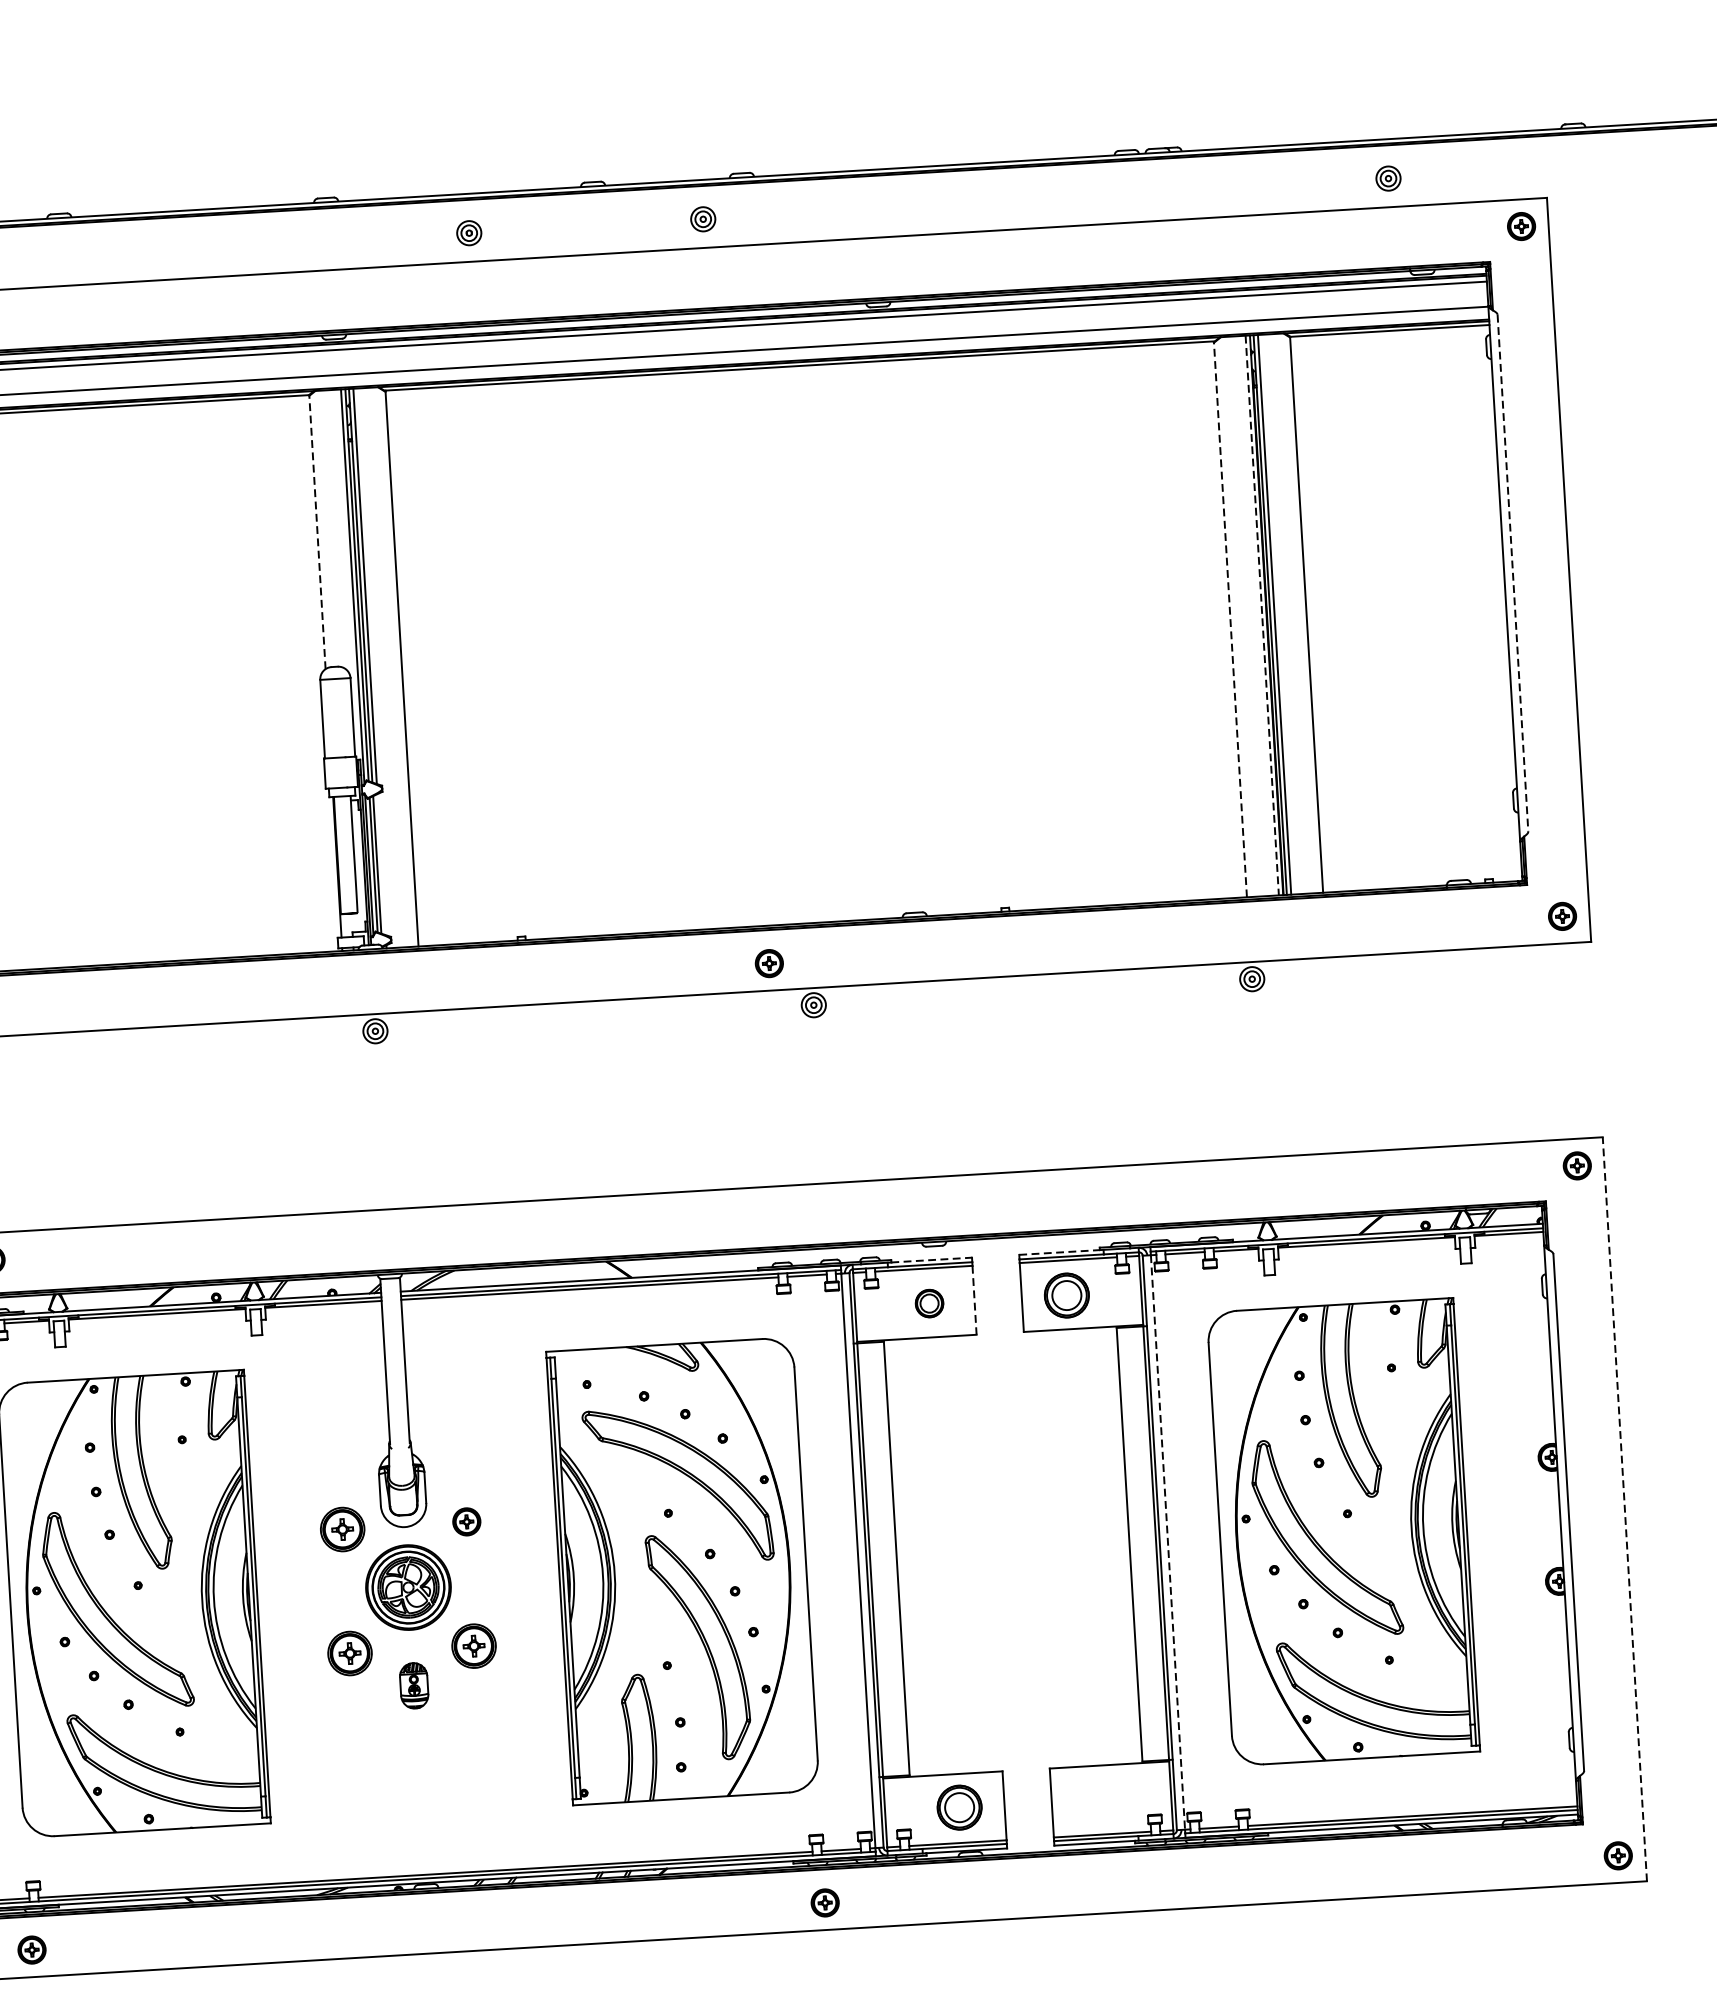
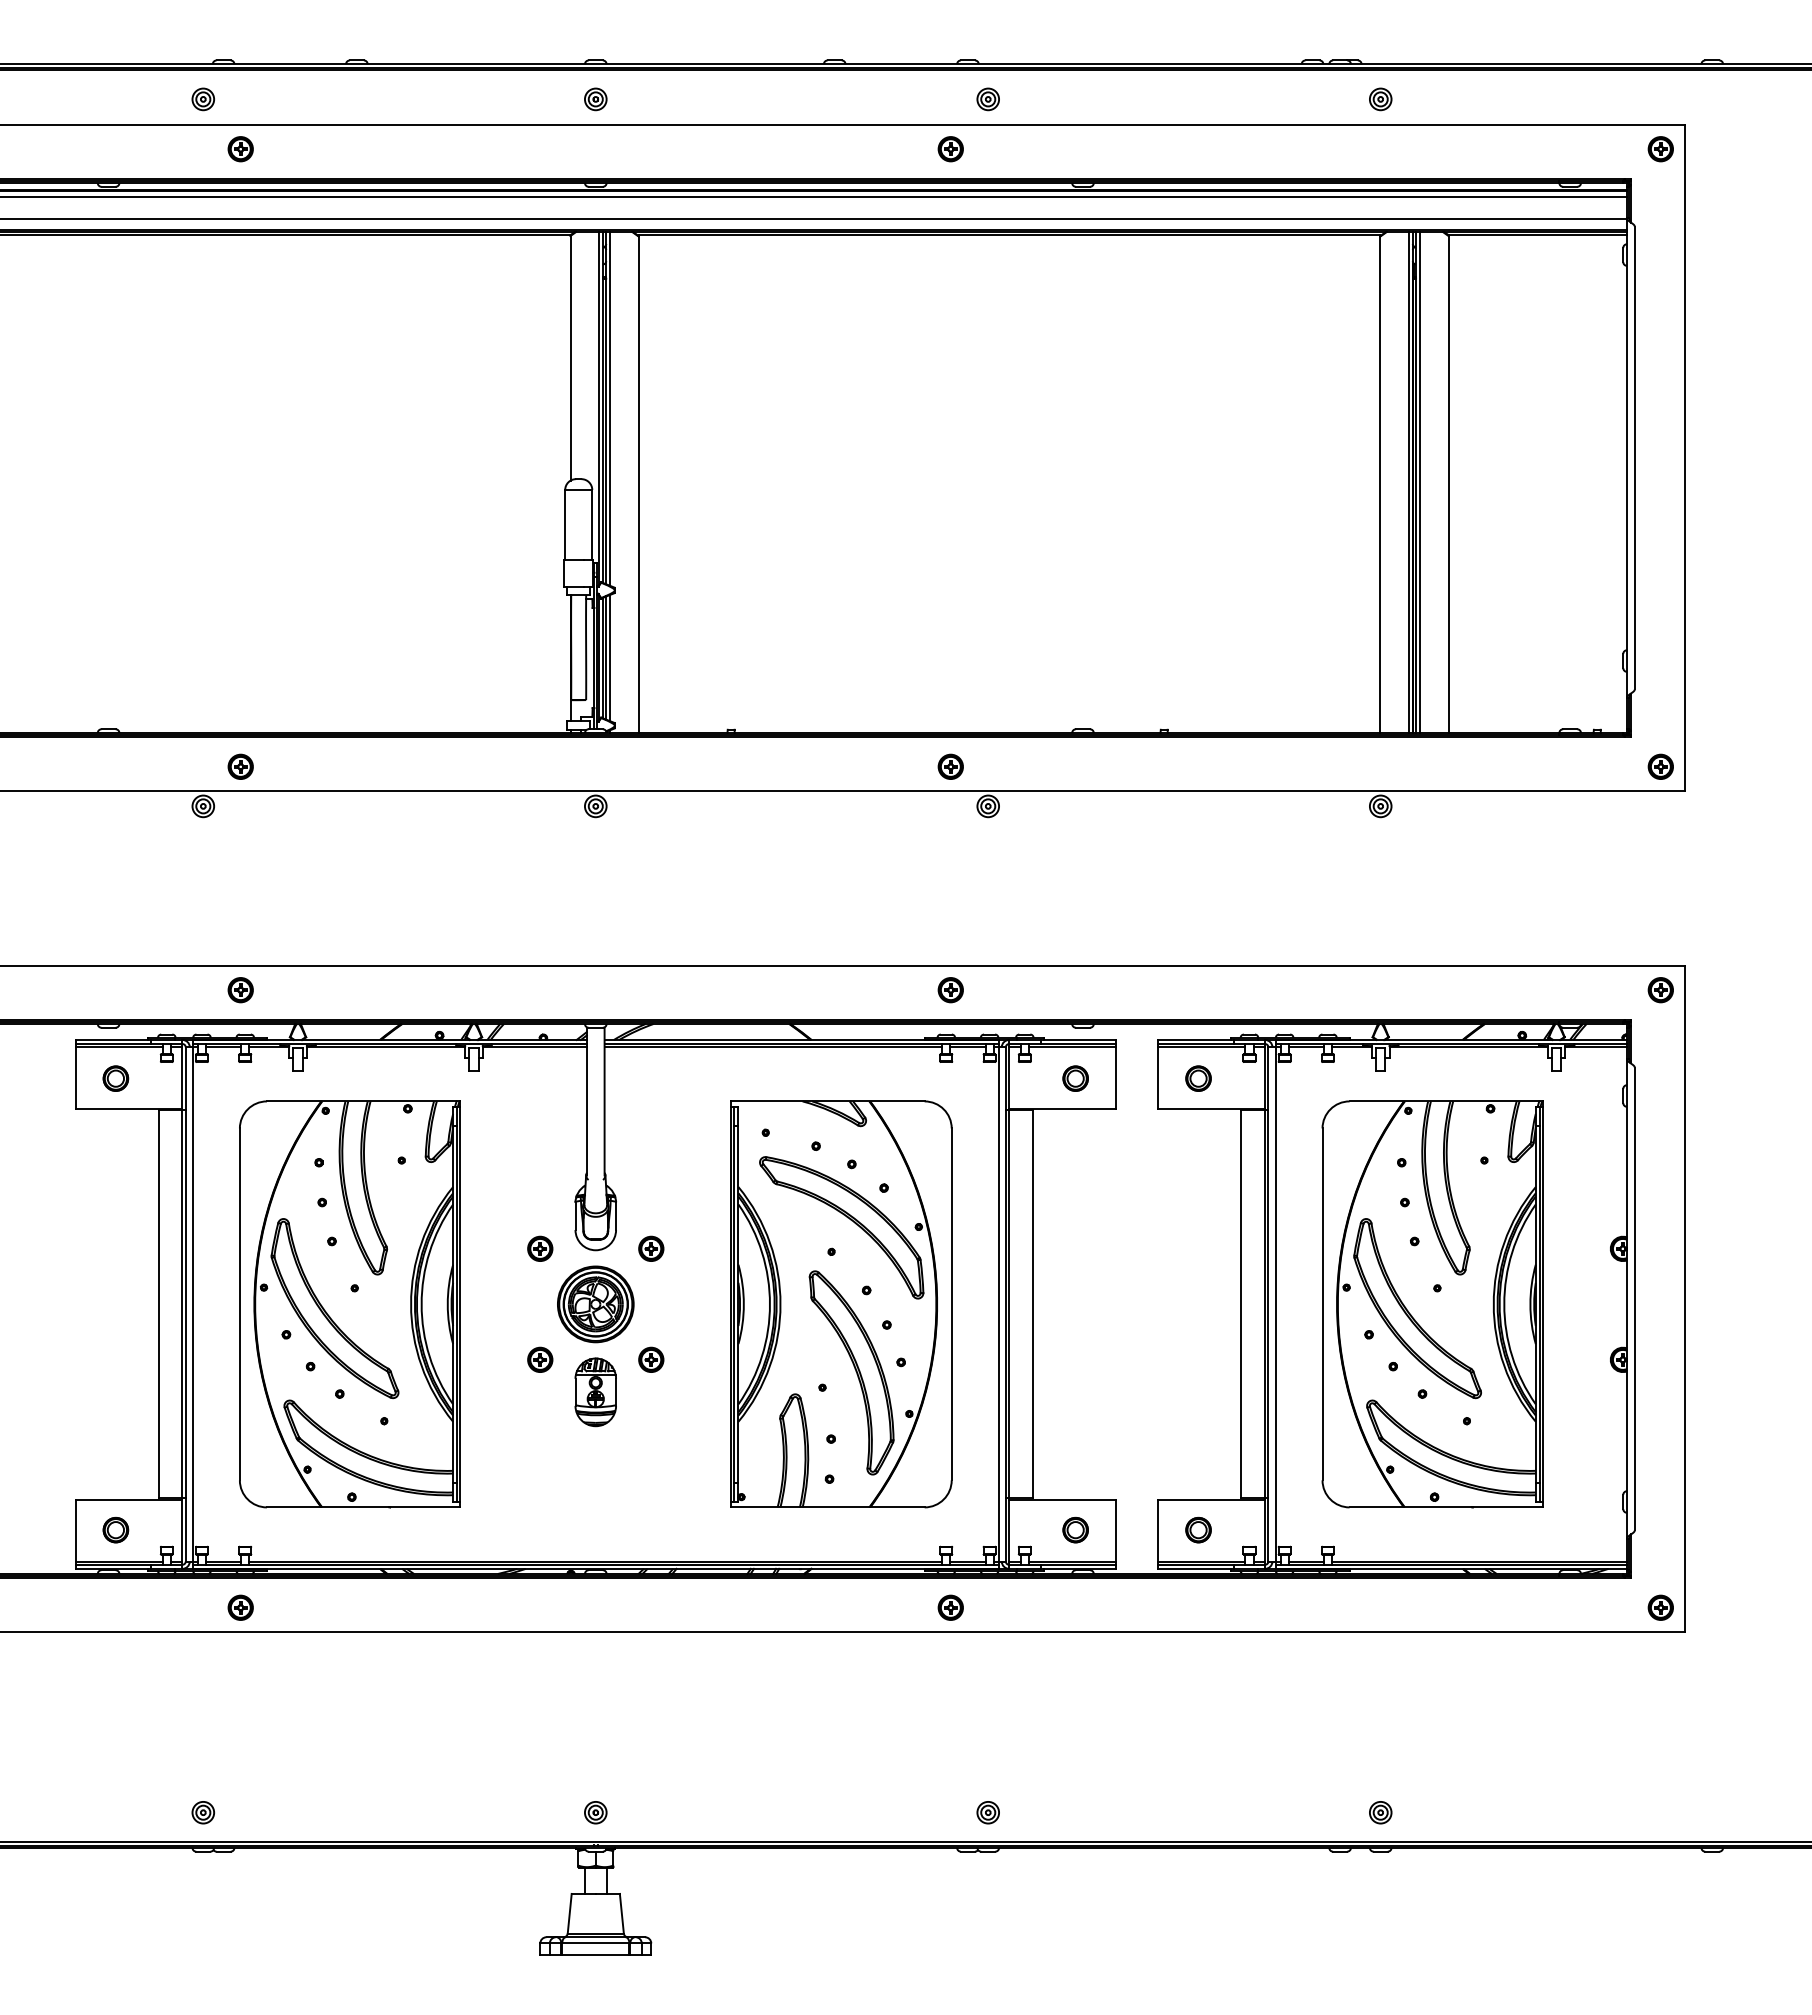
part: (1388, 178) -> (1380, 99), moved
part: (702, 219) -> (987, 99), moved
part: (468, 233) -> (595, 99), moved
part: (728, 273) -> (950, 149), added
line: (317, 532) -> (570, 358), dashed -> solid
line: (1512, 573) -> (1634, 458), dashed -> solid
line: (1261, 615) -> (1408, 482), dashed -> solid
line: (1230, 619) -> (1380, 484), dashed -> solid
line: (381, 863) -> (610, 657), added
part: (783, 1213) -> (950, 990), added
line: (1059, 1251) -> (1194, 1039), dashed -> solid
line: (932, 1259) -> (1080, 1039), dashed -> solid
part: (1066, 1295) -> (1198, 1078), size x0.62
line: (974, 1300) -> (1115, 1078), dashed -> solid
line: (1625, 1508) -> (1685, 1298), dashed -> solid
part: (343, 1528) -> (540, 1248), size x0.62
line: (1167, 1542) -> (1275, 1304), dashed -> solid
part: (474, 1645) -> (651, 1359), size x0.62
part: (350, 1652) -> (540, 1359), size x0.62
part: (414, 1686) -> (595, 1392), size x1.67
part: (1096, 1800) -> (1198, 1530), added
part: (959, 1808) -> (1075, 1530), size x0.62

